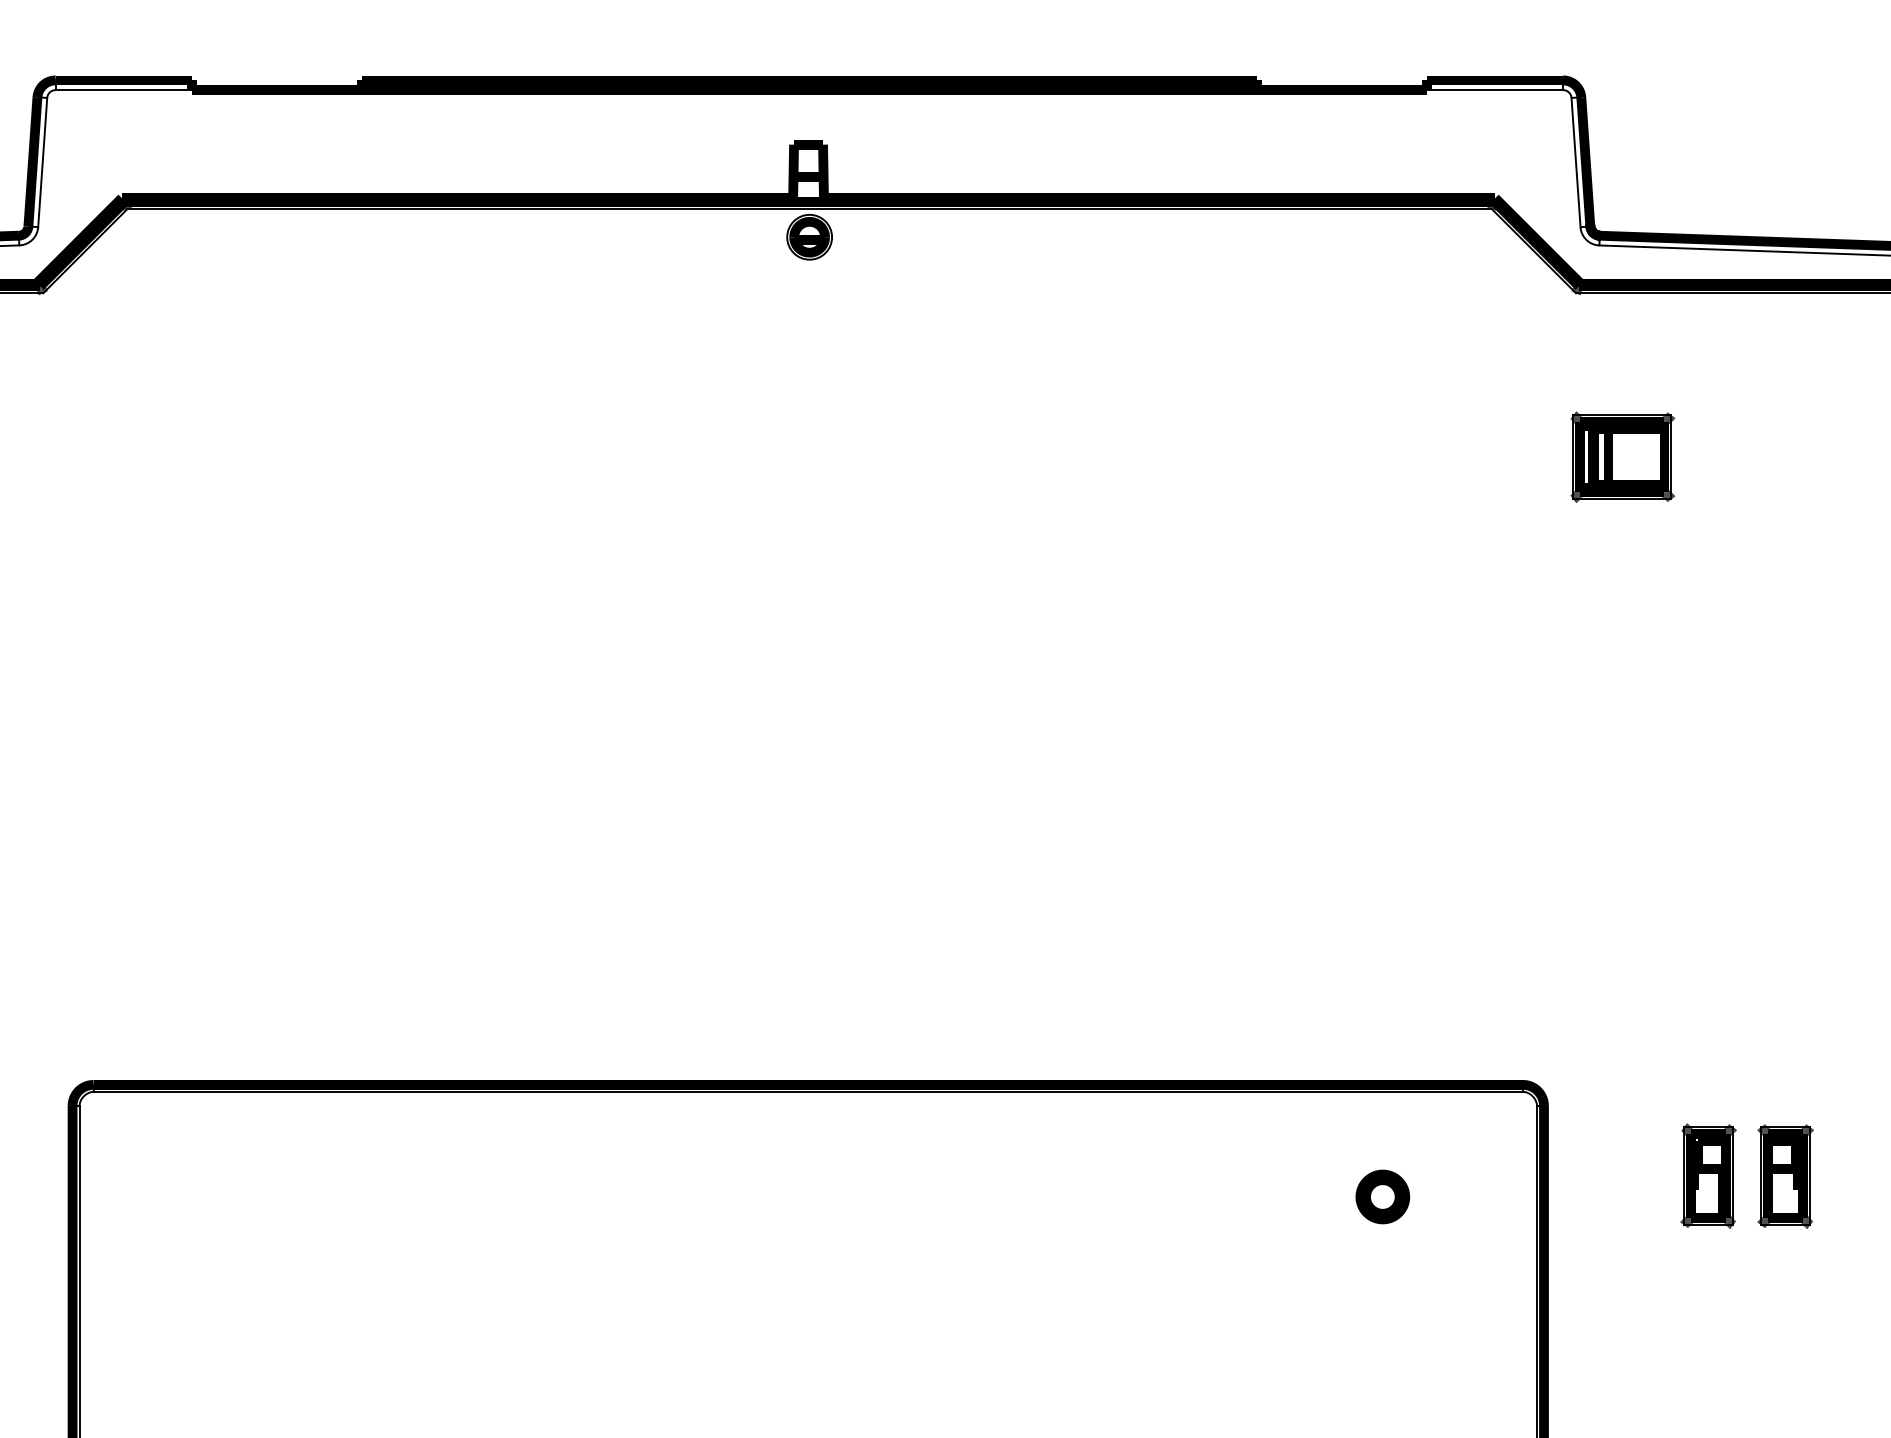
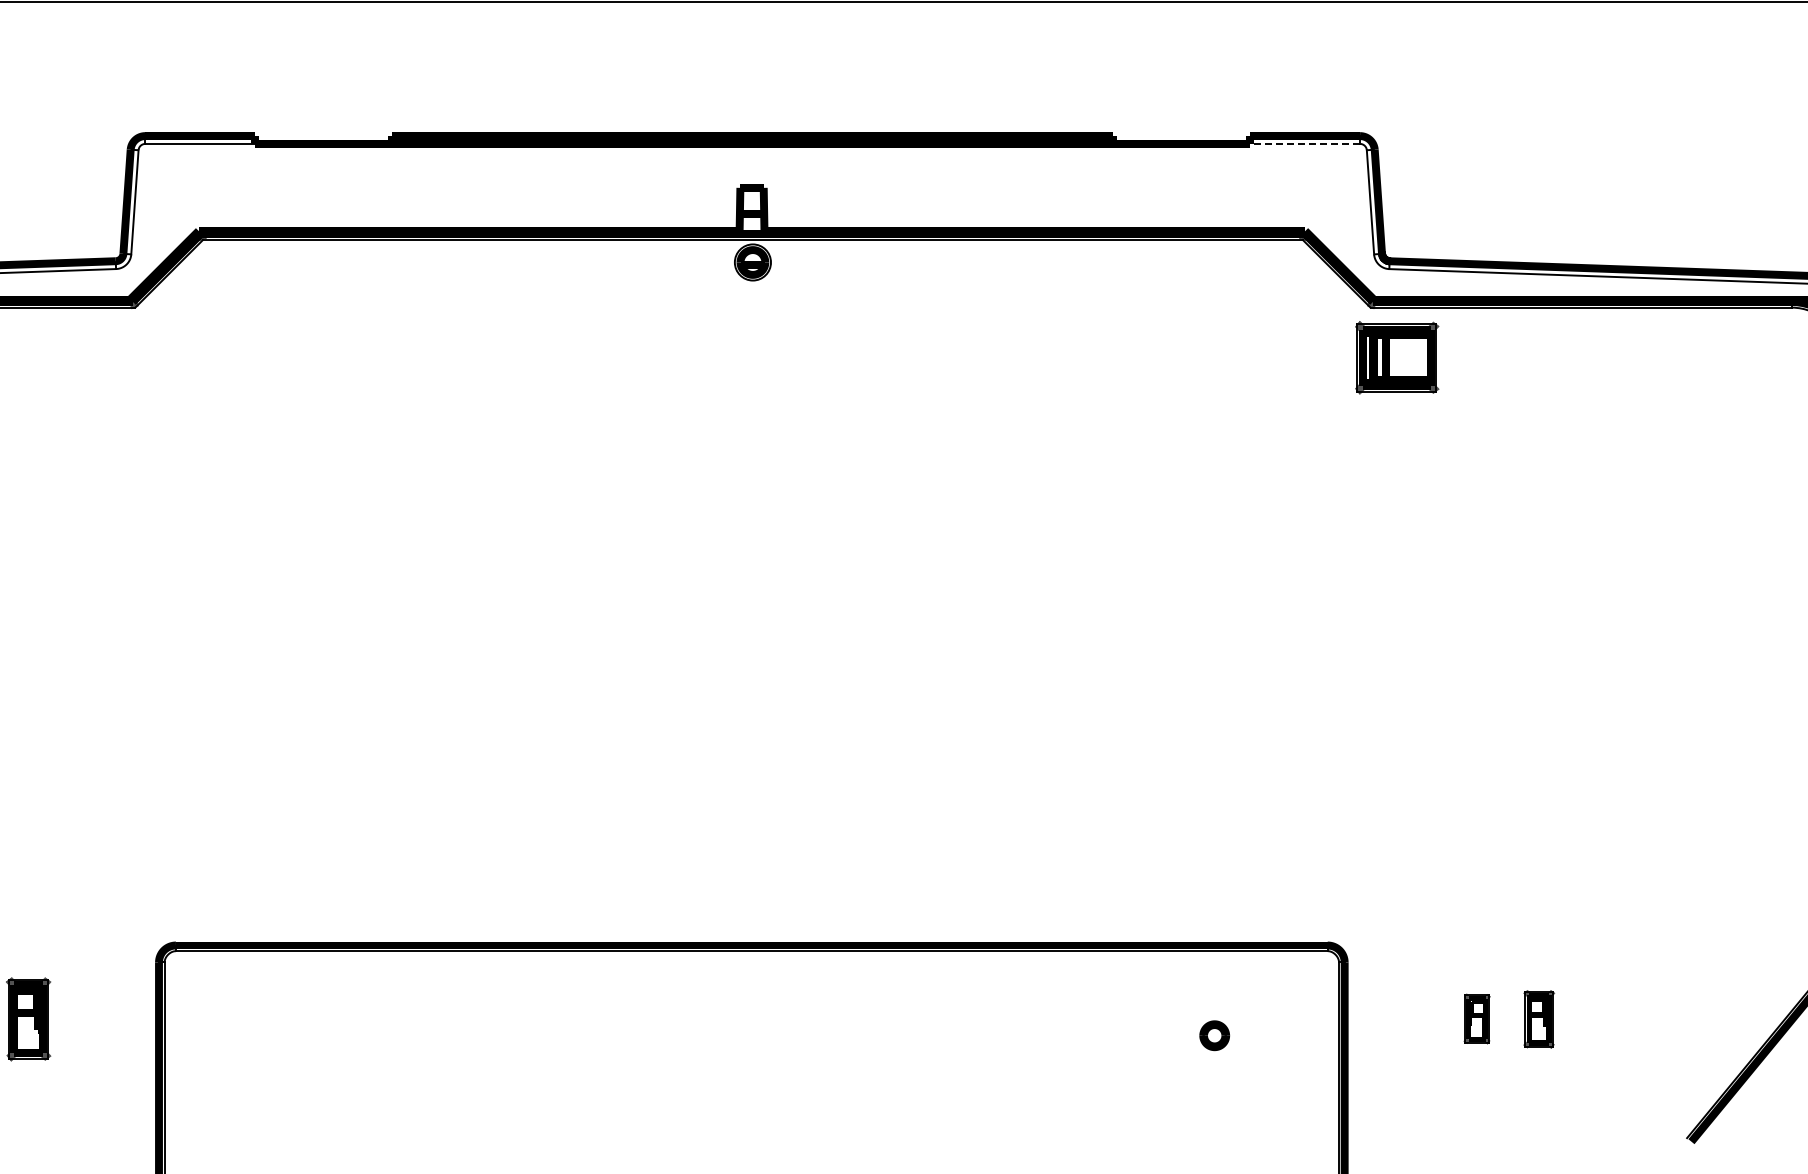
line: (1495, 89) -> (1305, 143), solid -> dashed
part: (1623, 456) -> (1397, 357), moved
part: (1707, 1175) -> (1476, 1018), size x0.6
part: (1784, 1176) -> (1538, 1019), size x0.7
part: (1382, 1196) -> (1214, 1035), size x0.7

